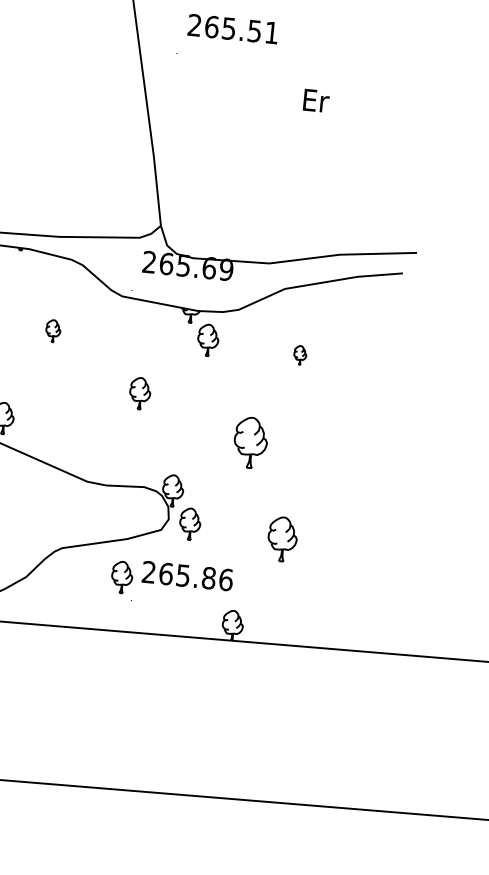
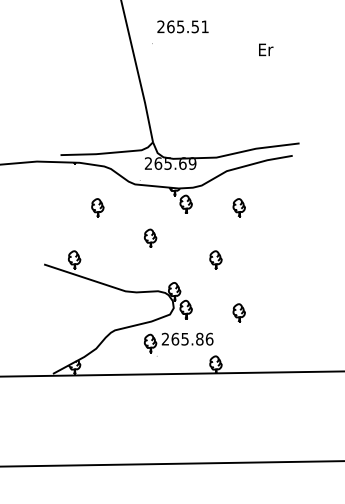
text: (317, 100) -> (266, 49), moved
part: (52, 330) -> (97, 207), size x1.43
part: (299, 354) -> (238, 207), size x1.67
part: (250, 441) -> (215, 259), size x0.62
part: (281, 538) -> (238, 312), size x0.71

